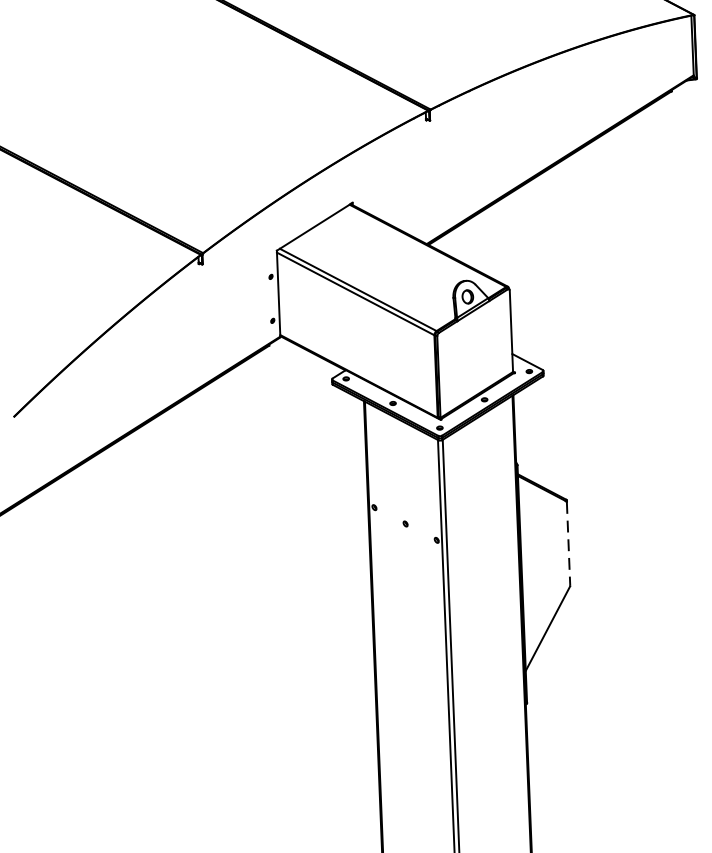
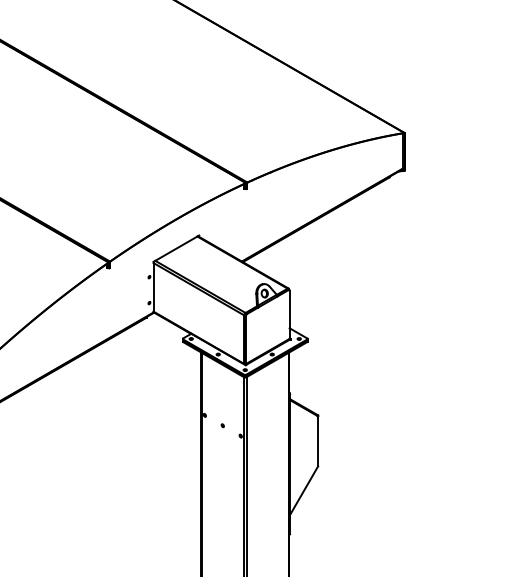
line: (569, 544) -> (318, 441), dashed -> solid

